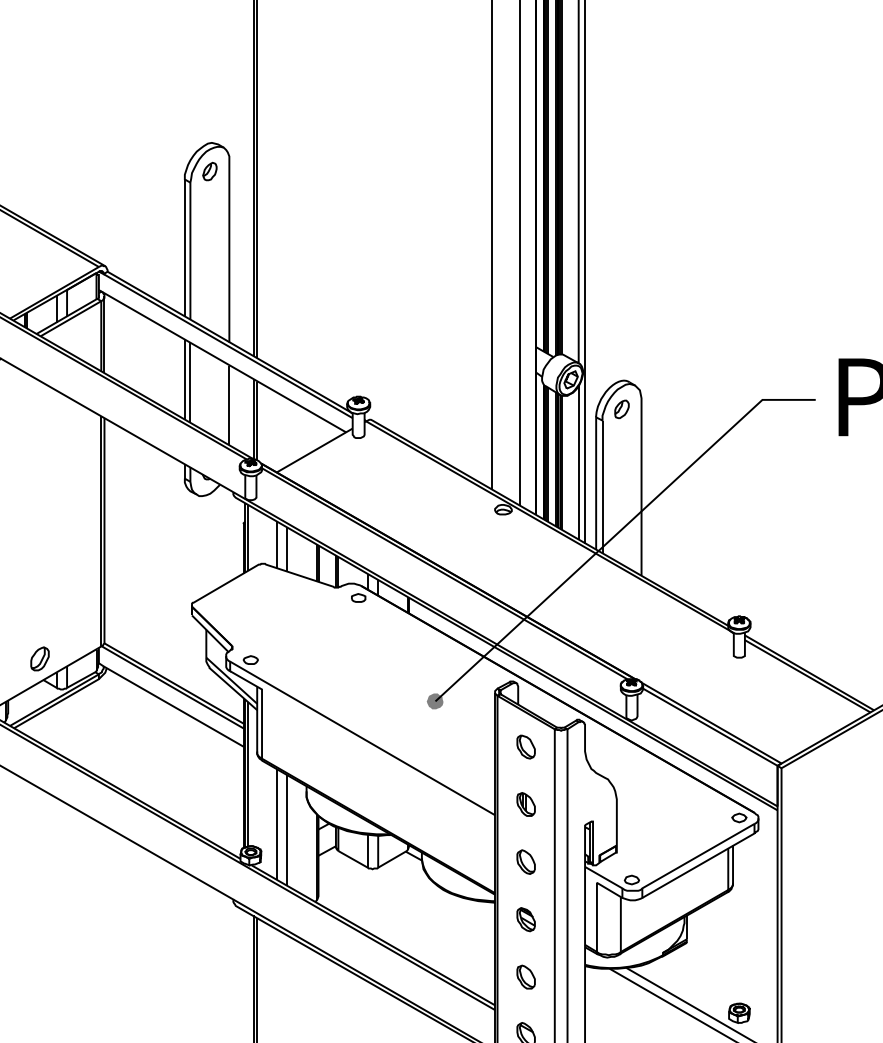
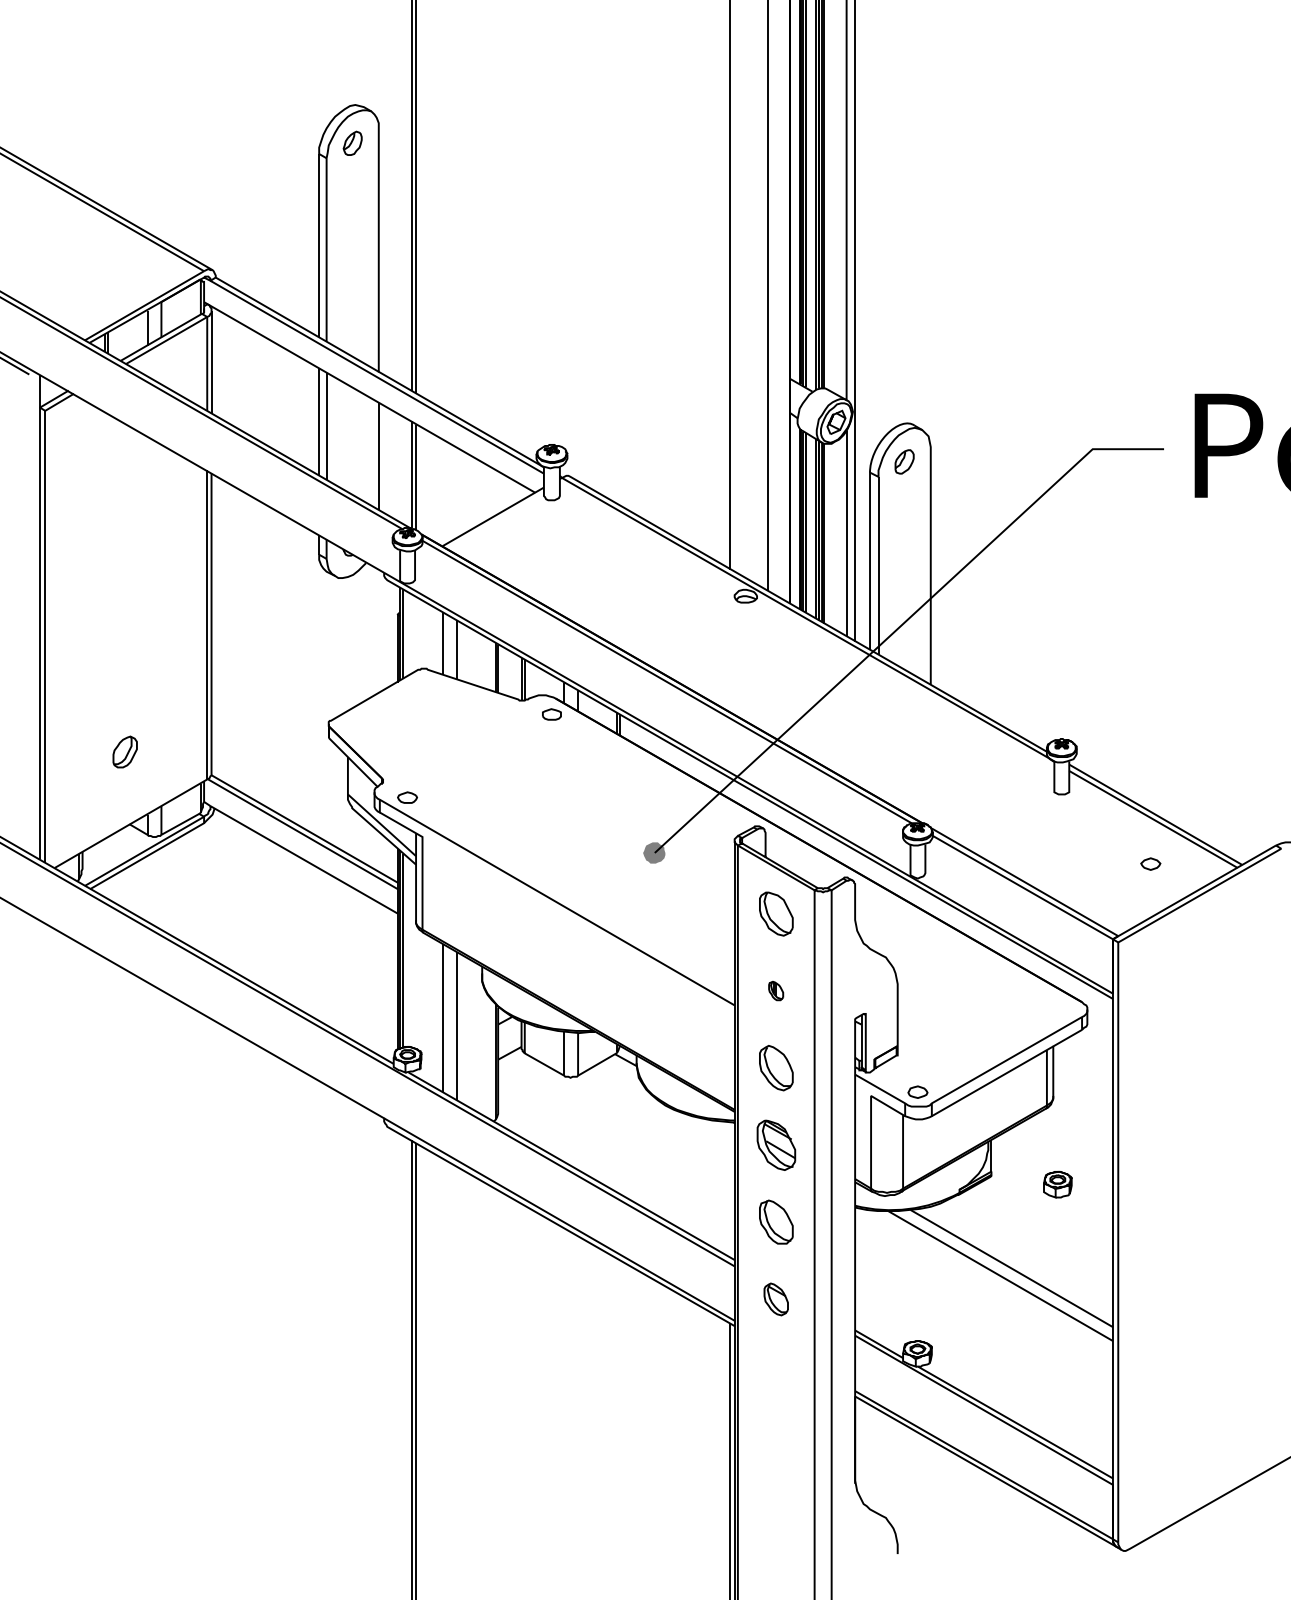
part: (39, 658) -> (124, 751), moved
part: (525, 747) -> (775, 914), size x1.4
part: (525, 804) -> (775, 990), size x0.6
part: (739, 817) -> (1150, 863), moved
part: (525, 862) -> (775, 1068), size x1.4
part: (525, 919) -> (775, 1145), size x1.6
part: (525, 977) -> (775, 1222), size x1.4
part: (739, 1013) -> (1057, 1184), moved

